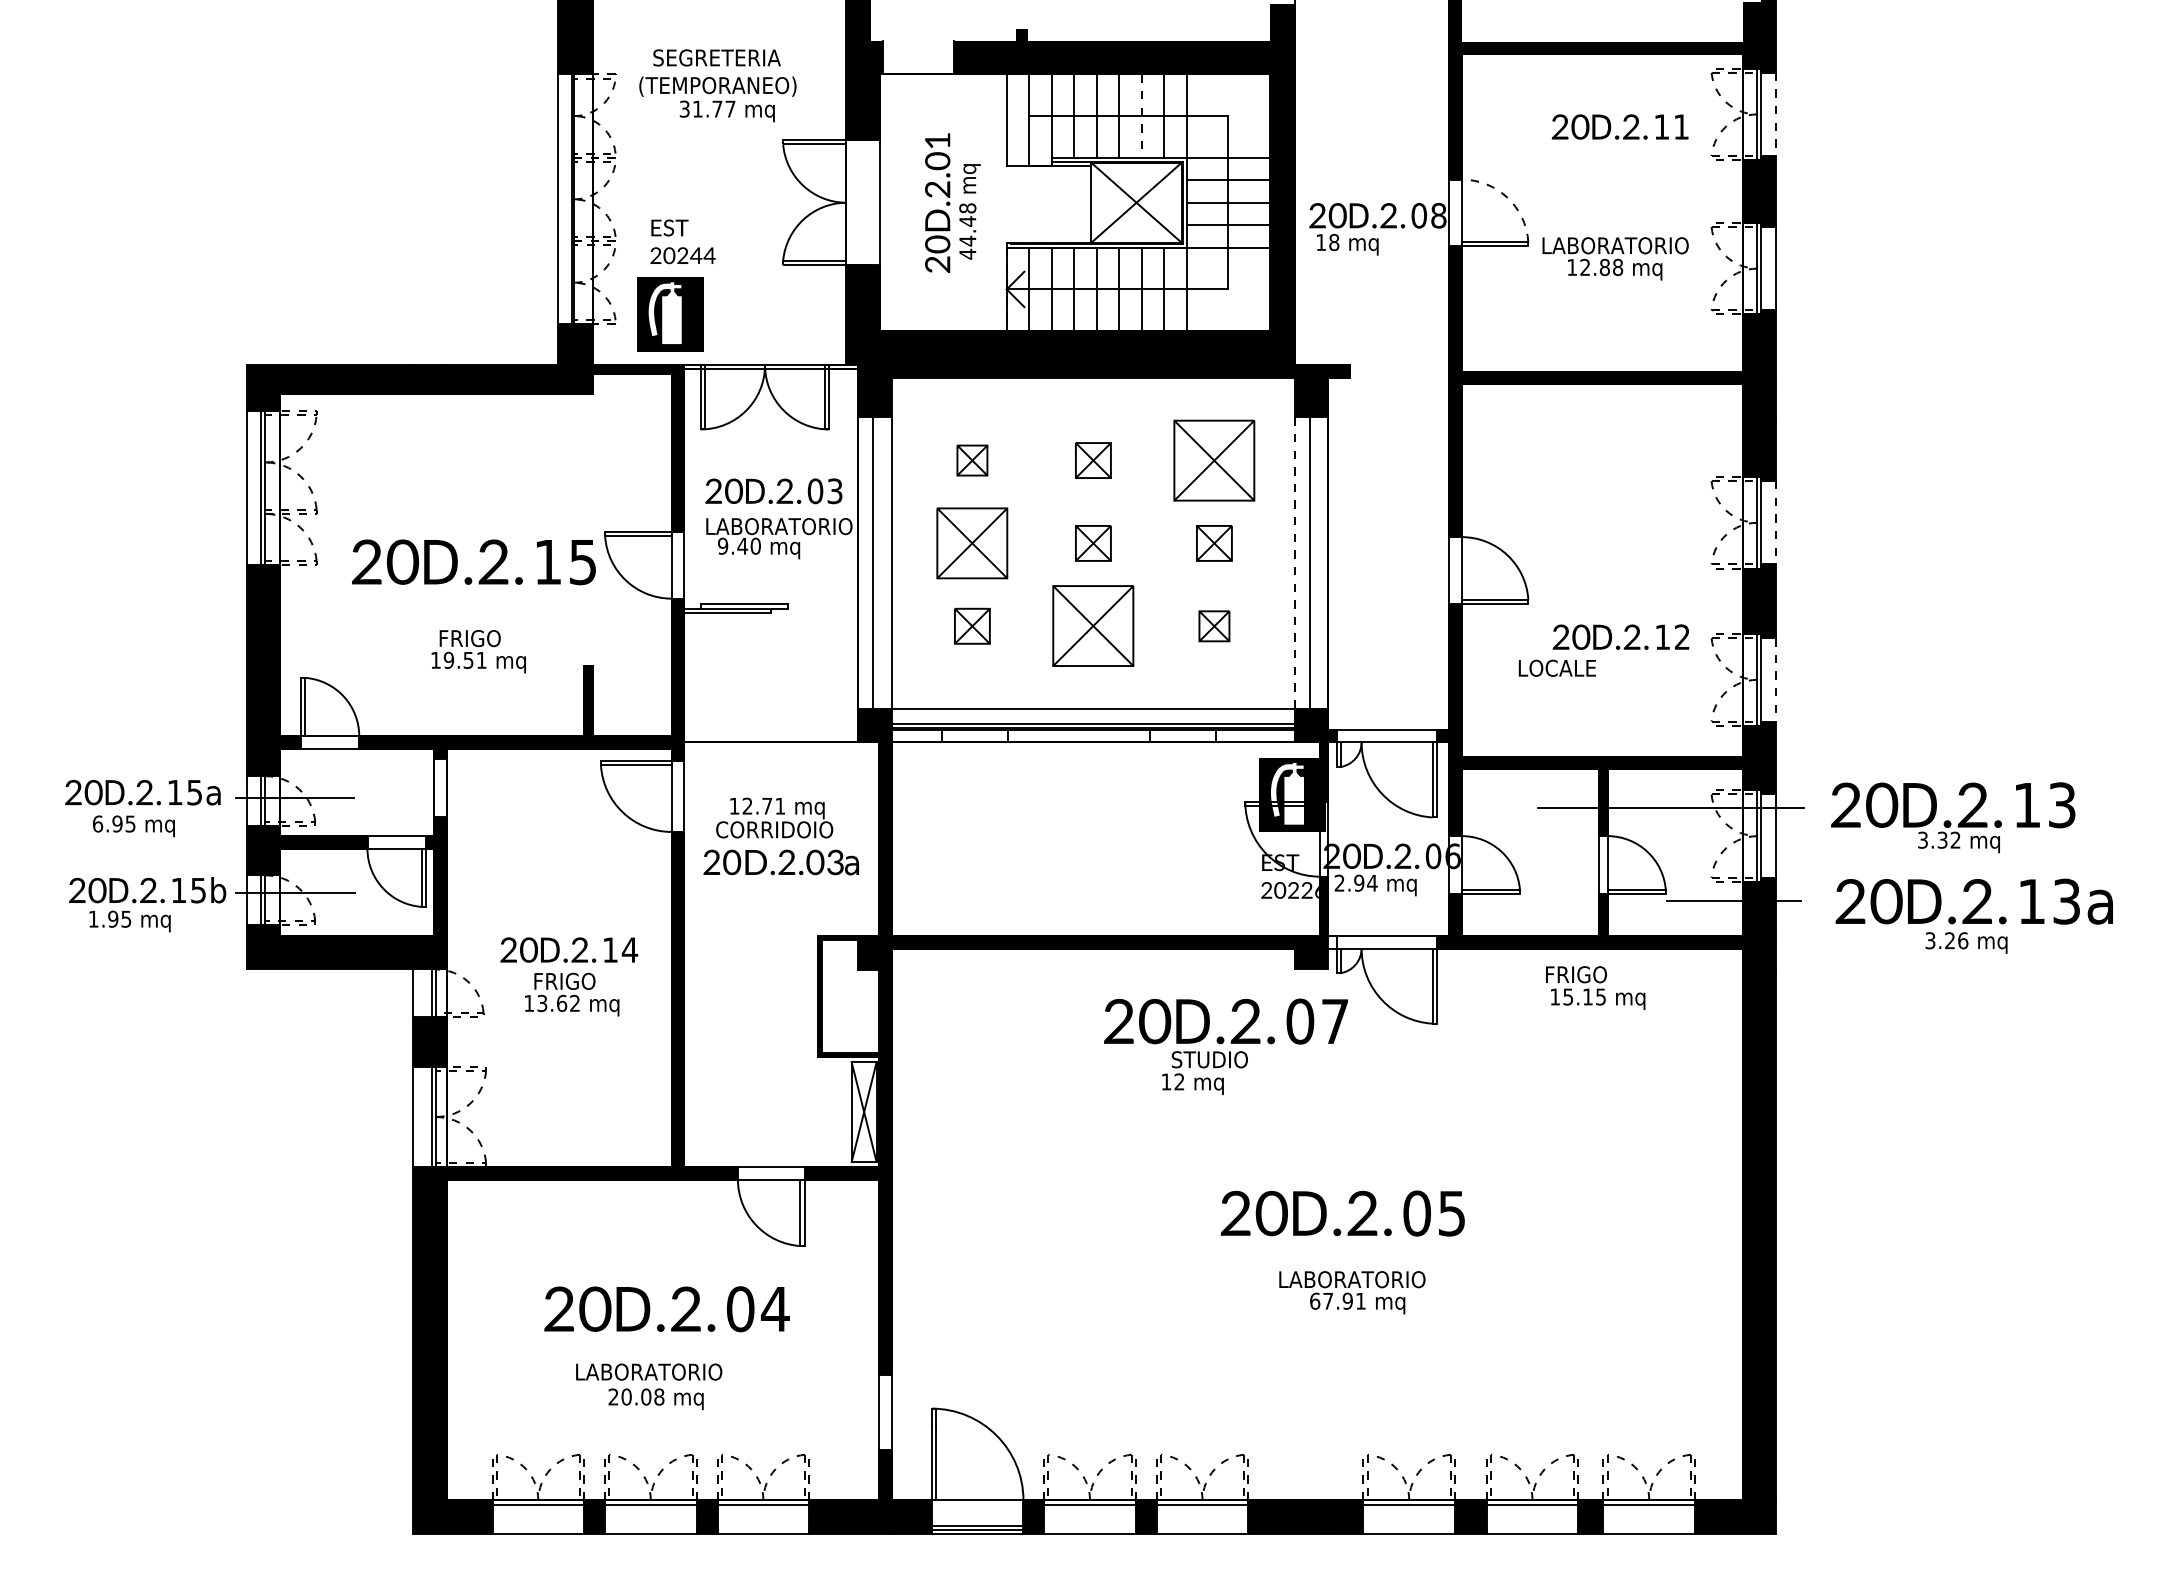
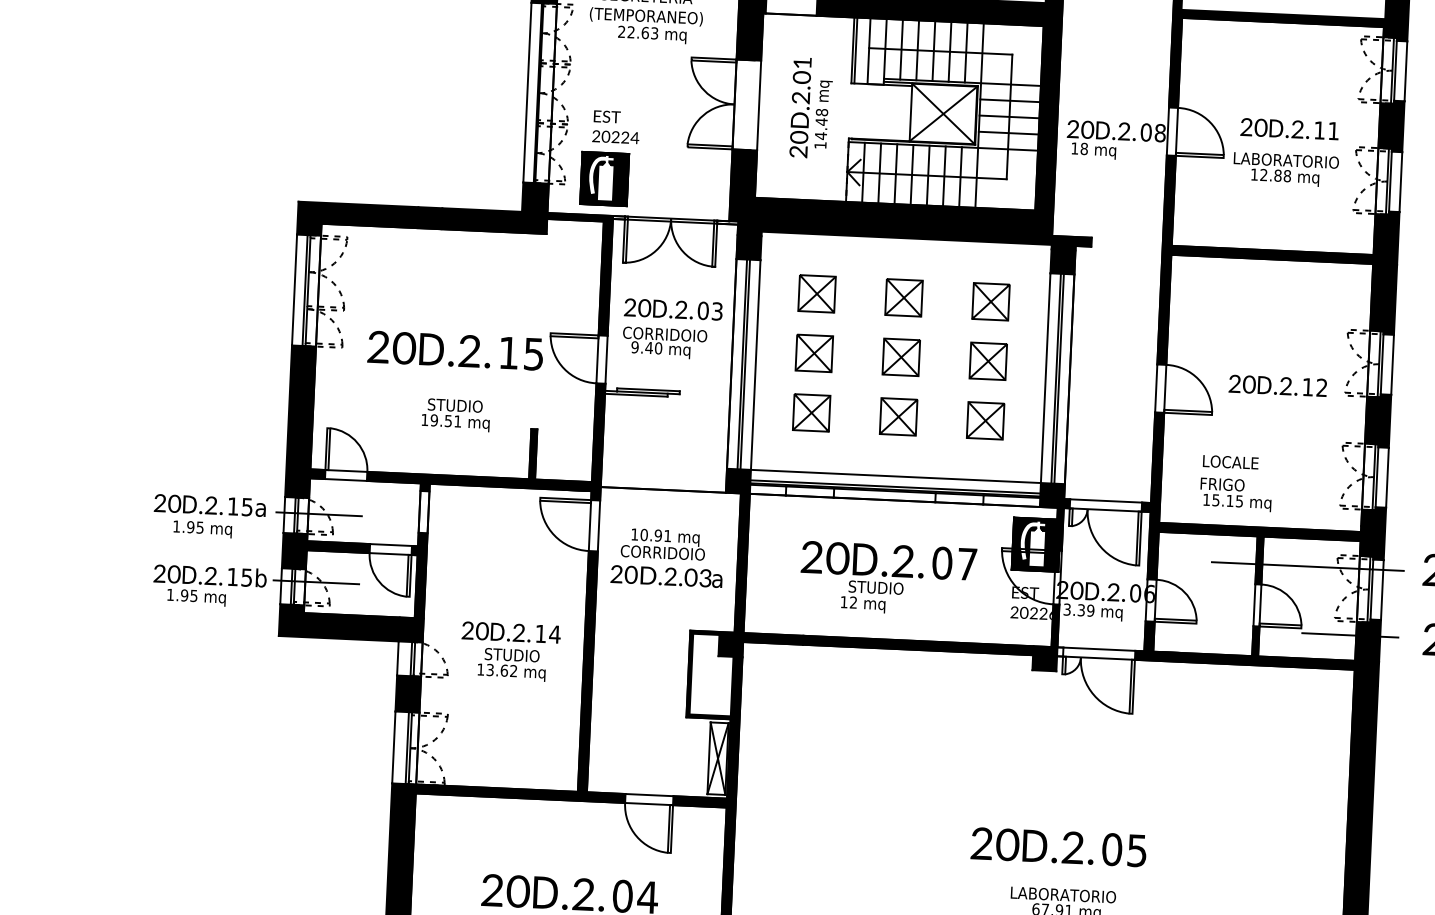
text: (707, 108) -> (638, 32), 31.77 -> 22.63
line: (1775, 114) -> (1405, 71), dashed -> solid
line: (1141, 116) -> (949, 52), dashed -> solid
line: (1010, 120) -> (855, 50), added
text: (1619, 126) -> (1289, 128), moved
arc: (1507, 197) -> (1210, 122), dashed -> solid
text: (967, 253) -> (820, 144), 44.48 -> 14.48
text: (696, 255) -> (625, 137), 20244 -> 20224
part: (972, 460) -> (817, 293), size x1.67
part: (1093, 460) -> (904, 297), size x1.43
part: (1214, 460) -> (991, 301), size x0.62
line: (1775, 522) -> (1392, 364), dashed -> solid
text: (778, 526) -> (675, 334), LABORATORIO -> CORRIDOIO
part: (972, 543) -> (814, 353), size x0.71
part: (1093, 543) -> (901, 357), size x1.43
part: (1214, 543) -> (988, 361), size x1.43
line: (877, 563) -> (745, 364), added
line: (1295, 563) -> (1045, 378), dashed -> solid
line: (1313, 563) -> (1058, 379), added
part: (972, 626) -> (811, 413), size x1.43
part: (1093, 626) -> (898, 417), size x0.62
part: (1214, 626) -> (985, 421), size x1.67
text: (1620, 636) -> (1277, 385), moved
text: (477, 638) -> (455, 405), FRIGO -> STUDIO
line: (1775, 679) -> (1387, 477), dashed -> solid
text: (757, 805) -> (651, 534), 12.71 -> 10.91
text: (97, 823) -> (176, 526), 6.95 -> 1.95
text: (1355, 882) -> (1078, 609), 2.94 -> 3.39
text: (571, 980) -> (511, 654), FRIGO -> STUDIO
text: (1595, 987) -> (1235, 494), moved
text: (1226, 1046) -> (888, 578), moved

